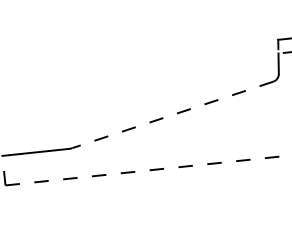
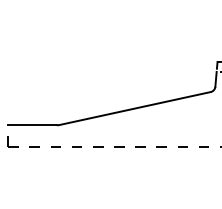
line: (171, 114) -> (134, 108), dashed -> solid

